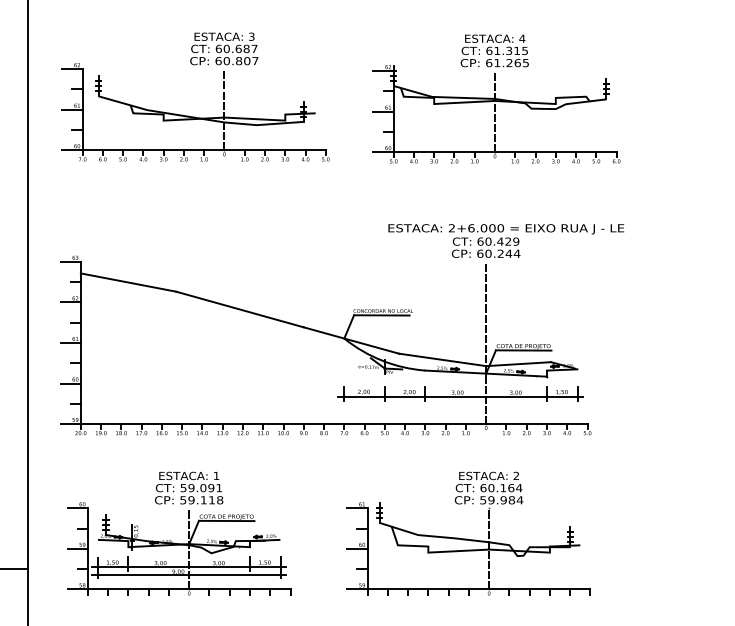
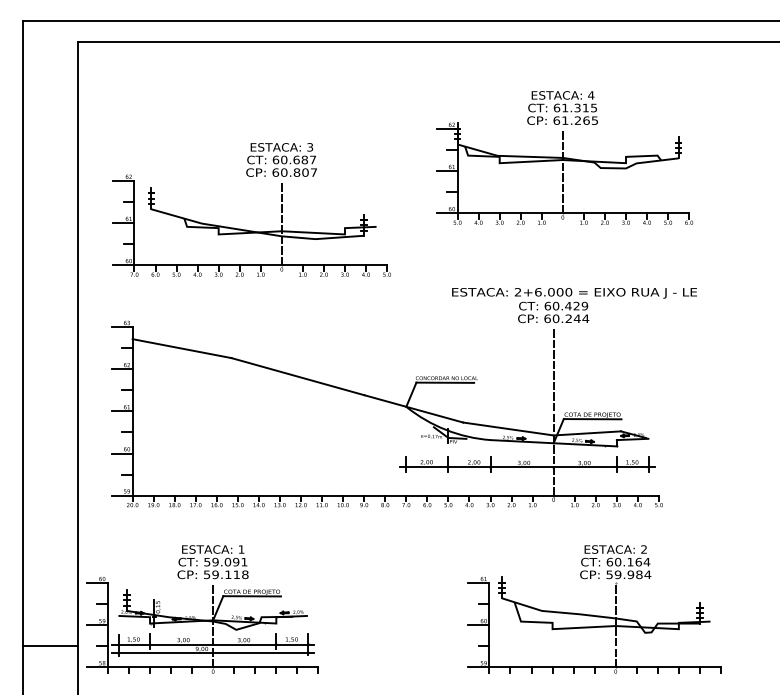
part: (191, 115) -> (247, 229), moved
part: (188, 533) -> (212, 609), moved
part: (468, 533) -> (594, 609), moved

